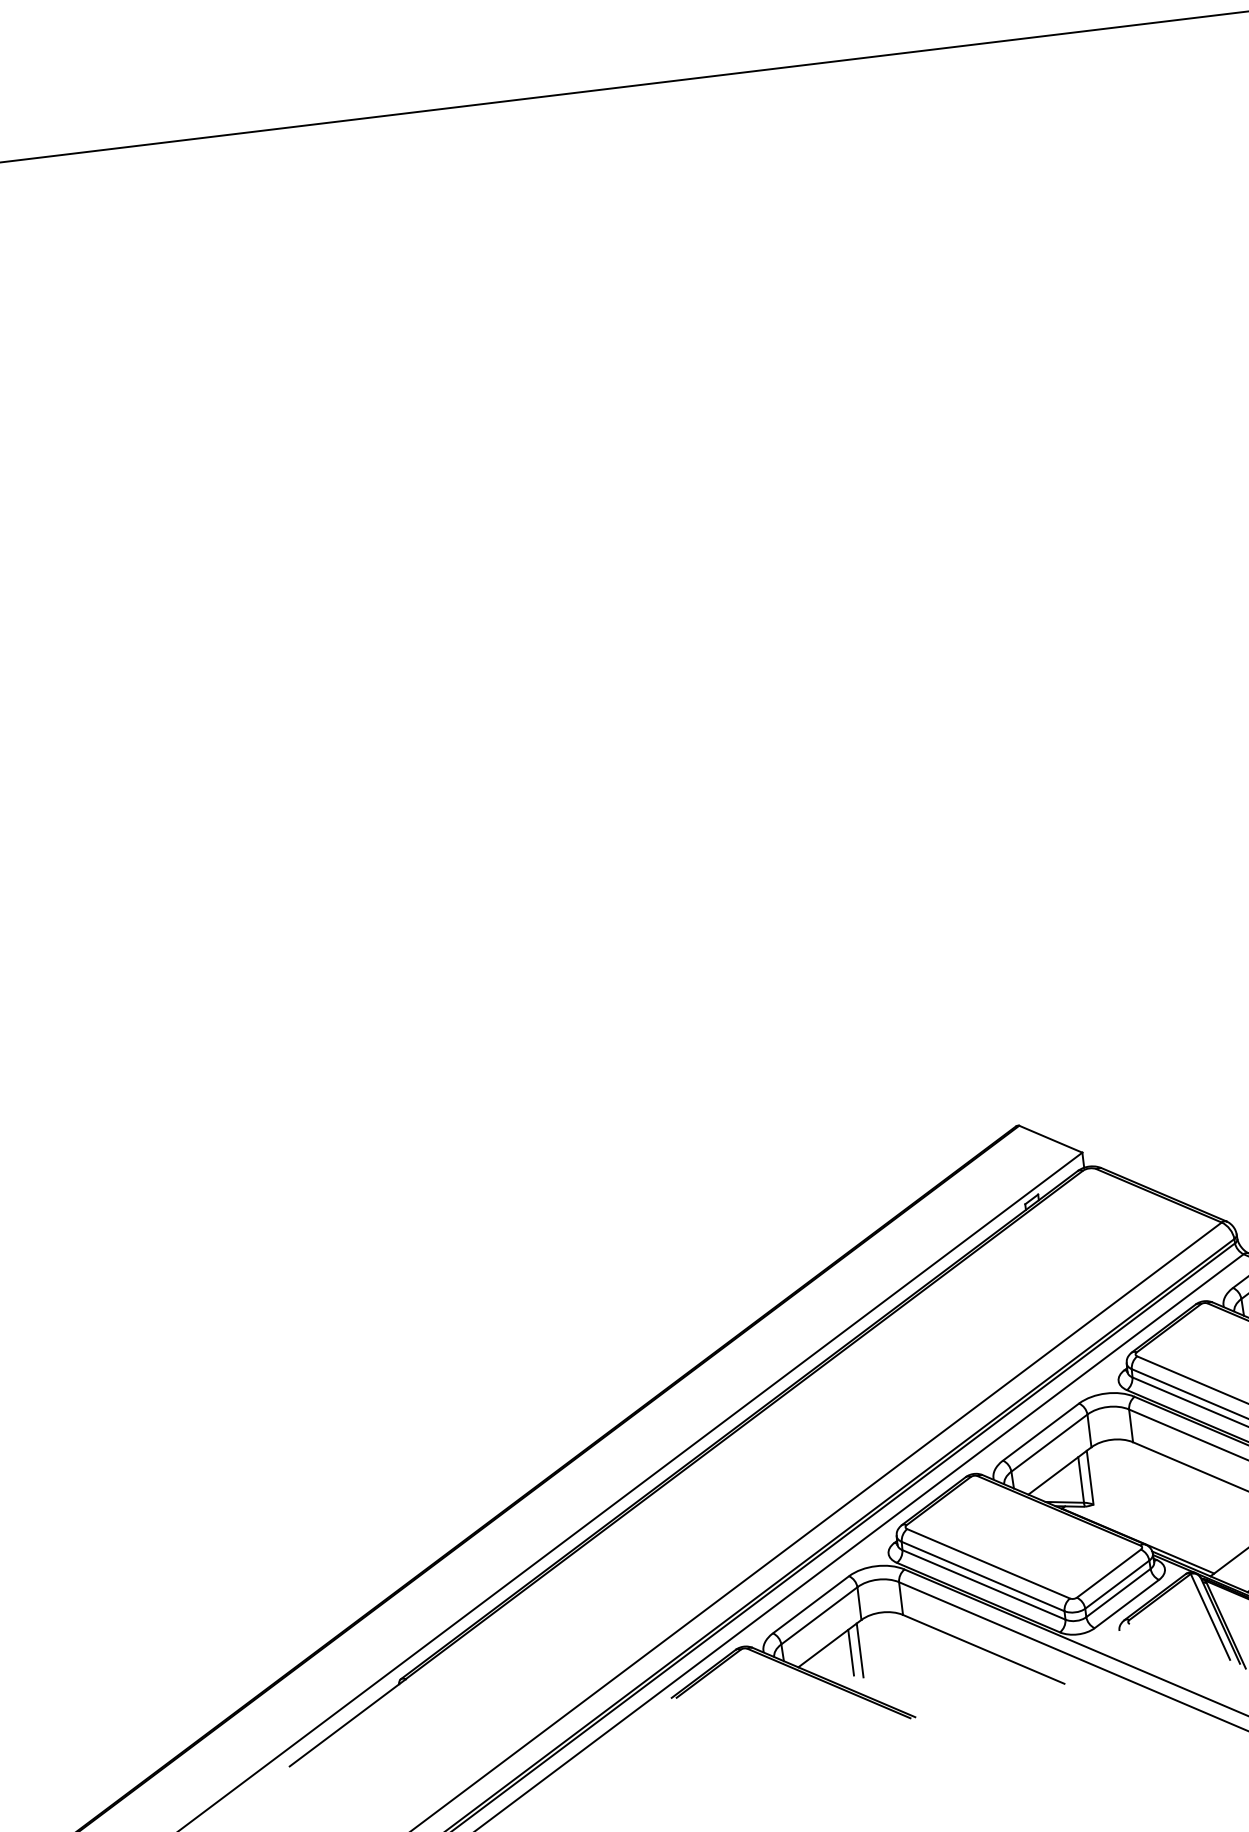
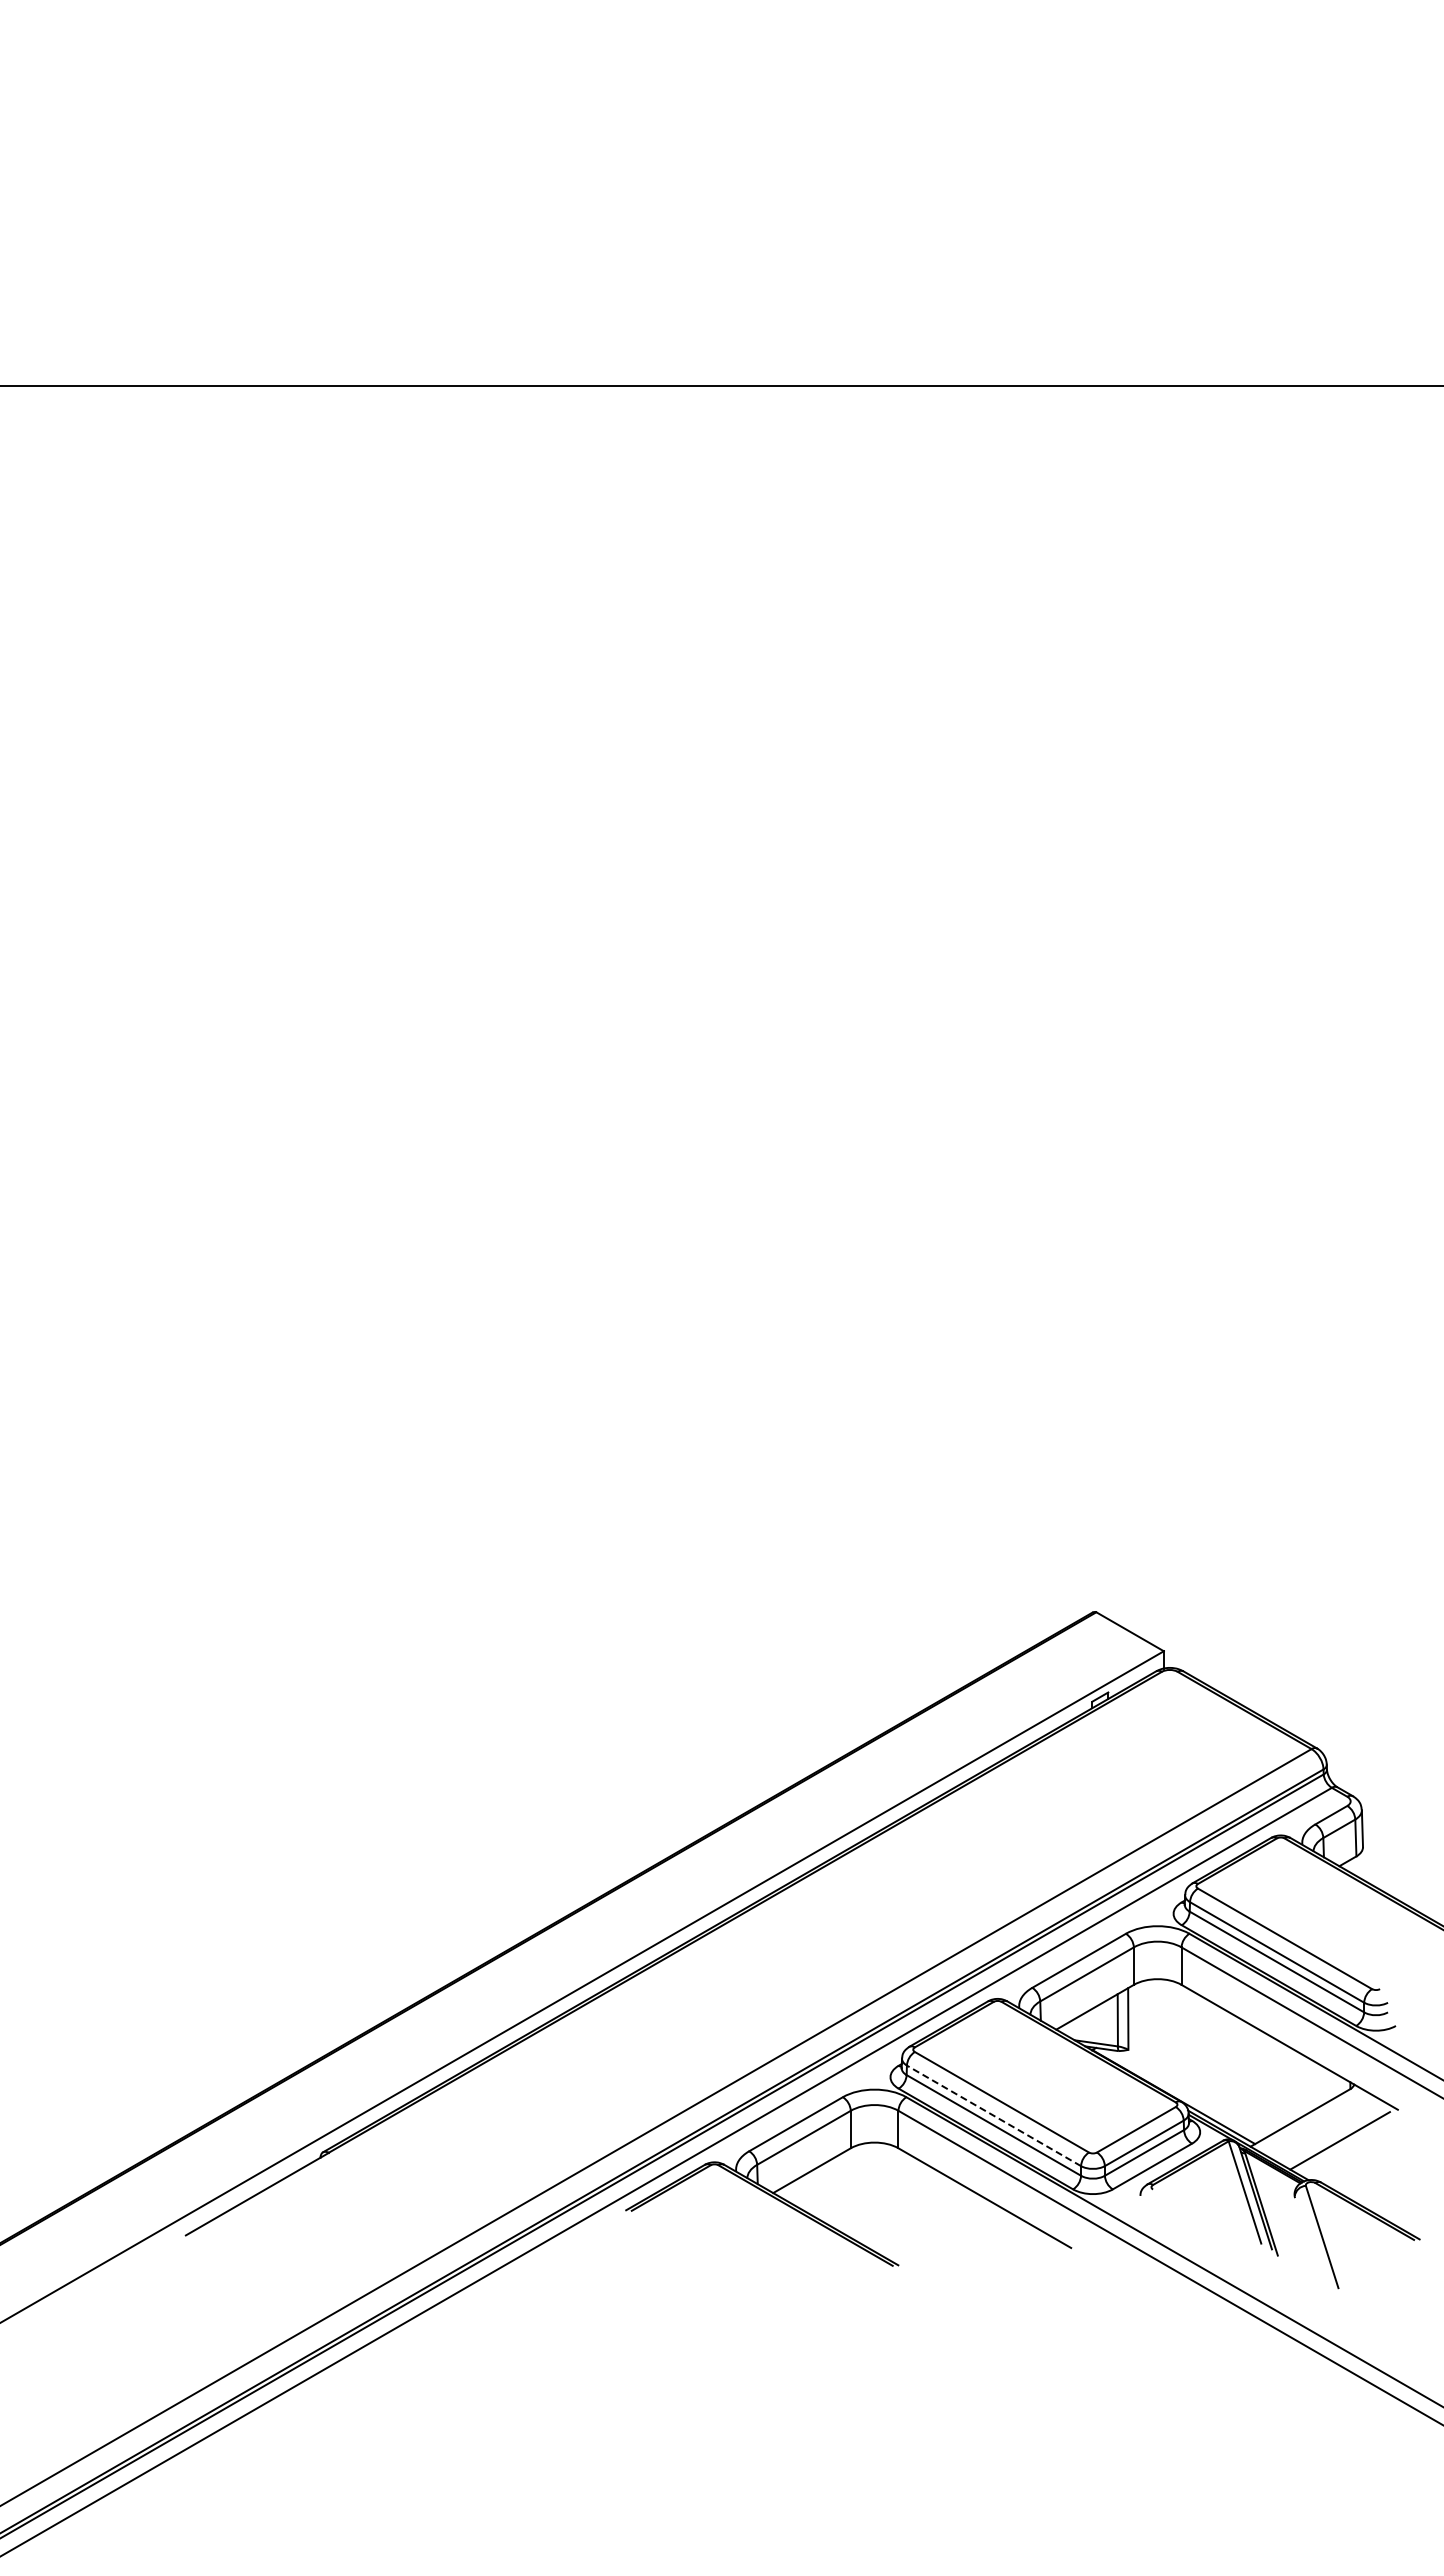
line: (983, 1576) -> (994, 2115), solid -> dashed
line: (860, 1650) -> (845, 2182), removed
line: (850, 1652) -> (834, 2183), removed

